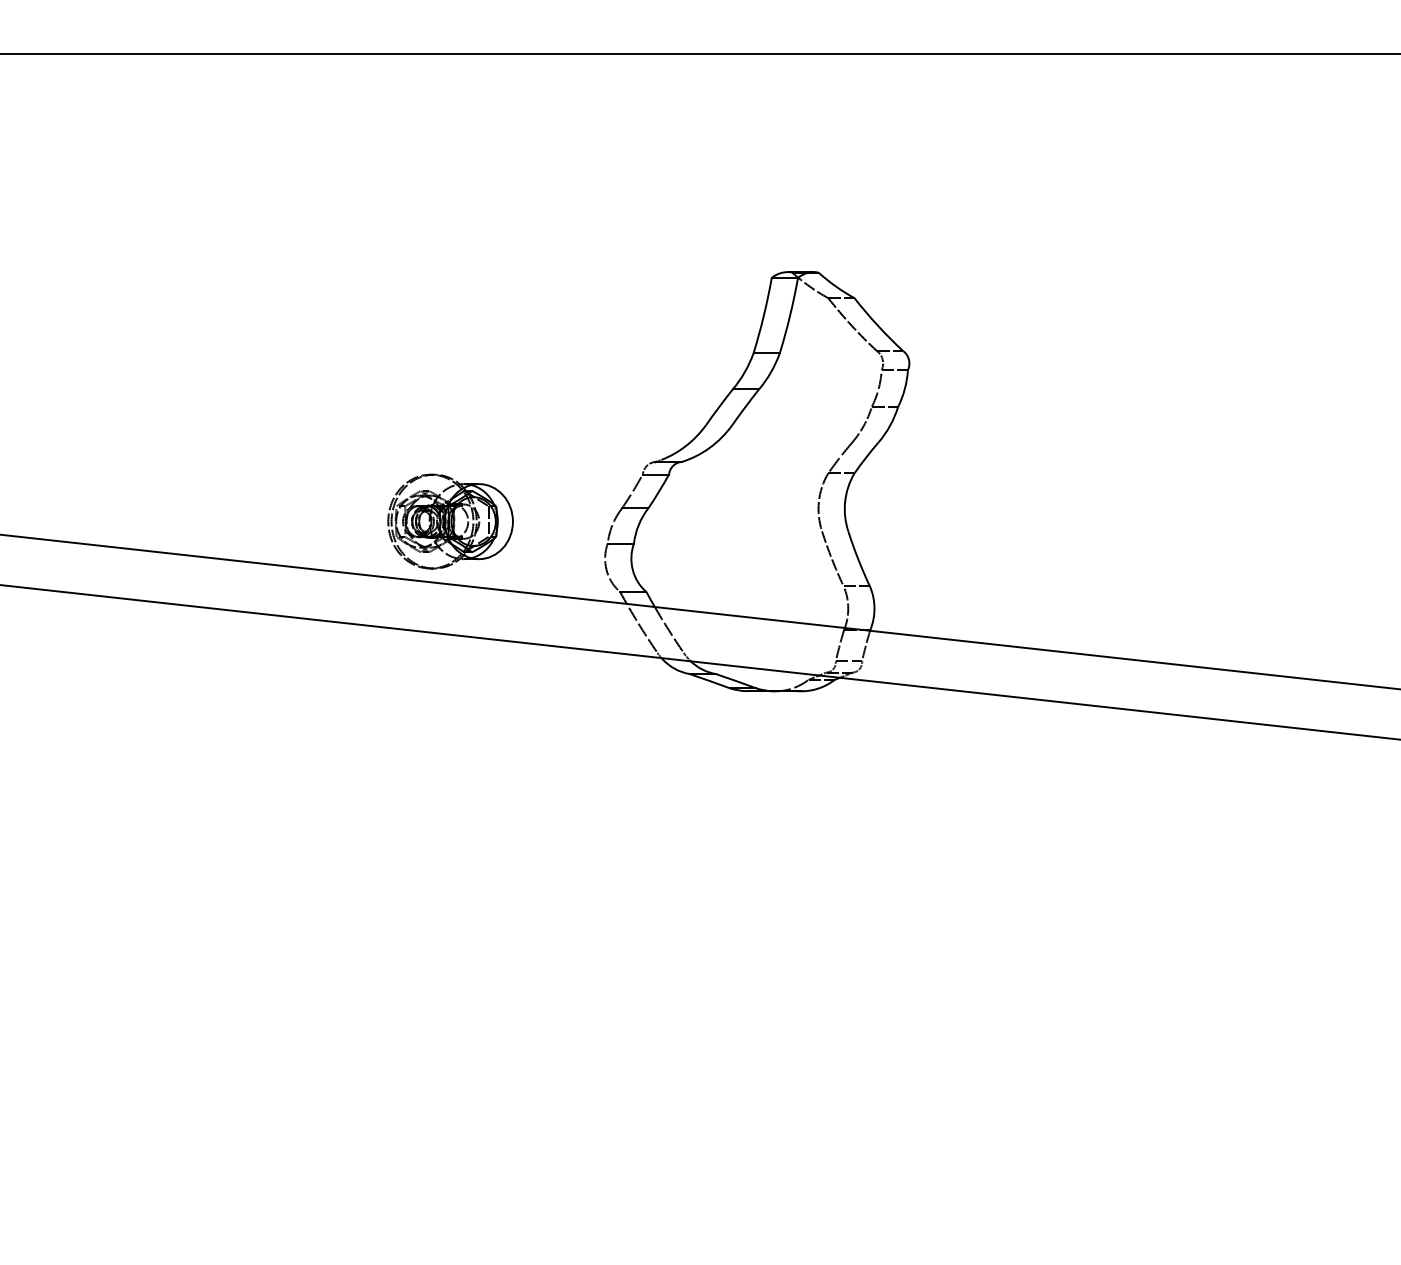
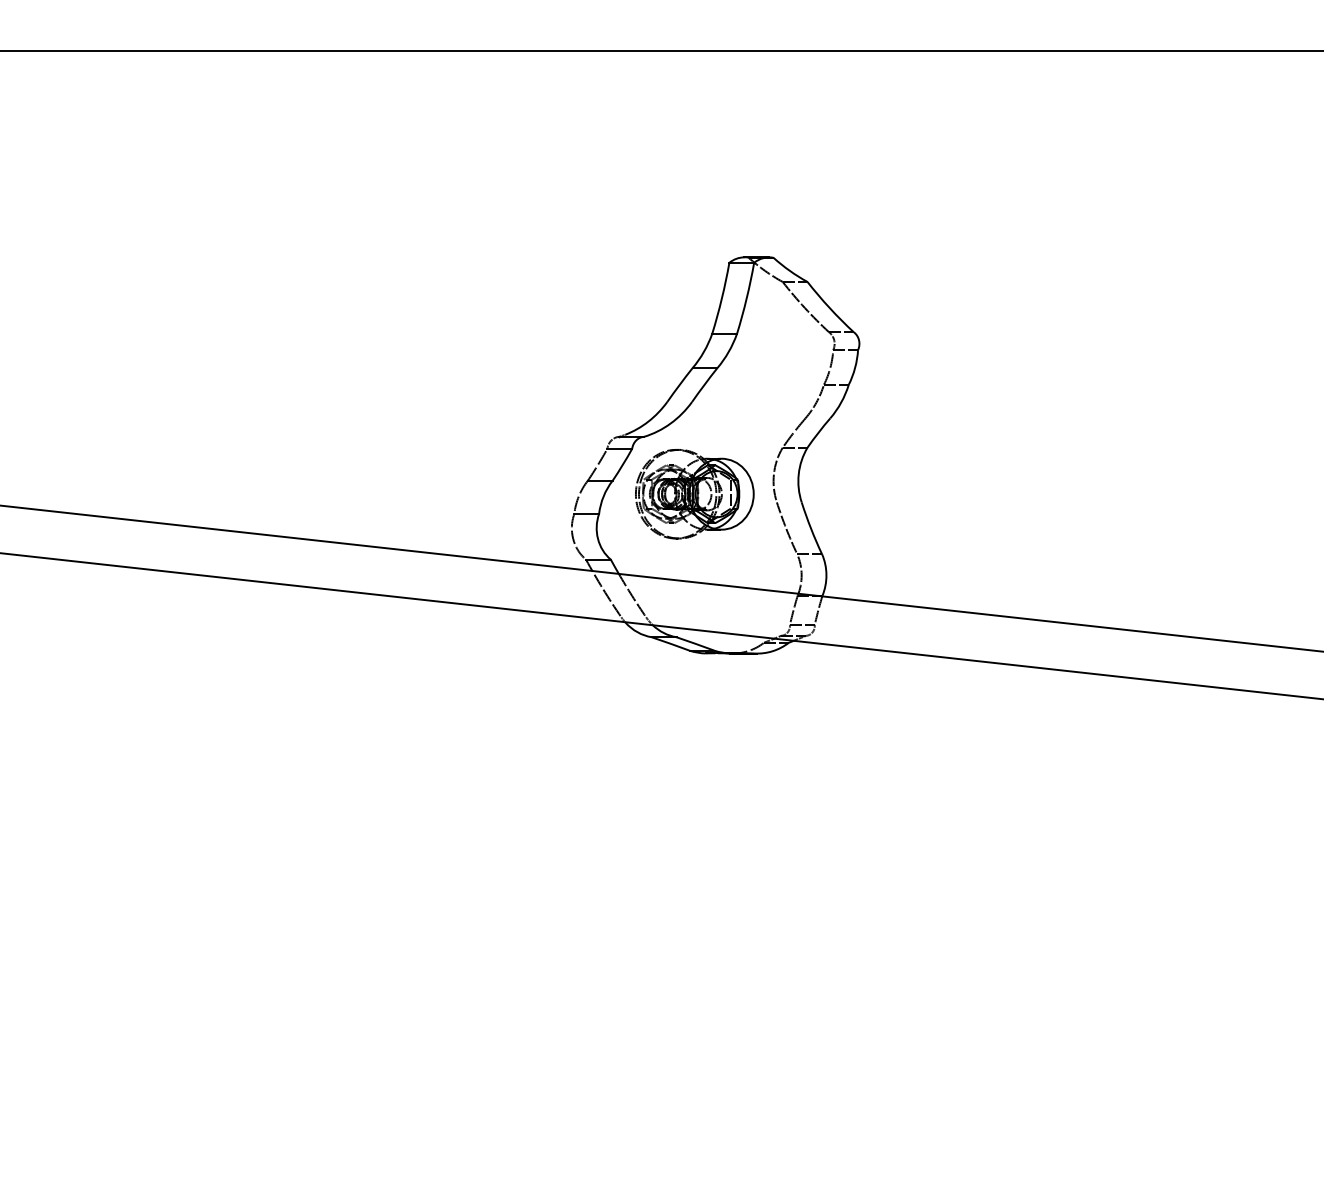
part: (450, 521) -> (694, 494), moved

